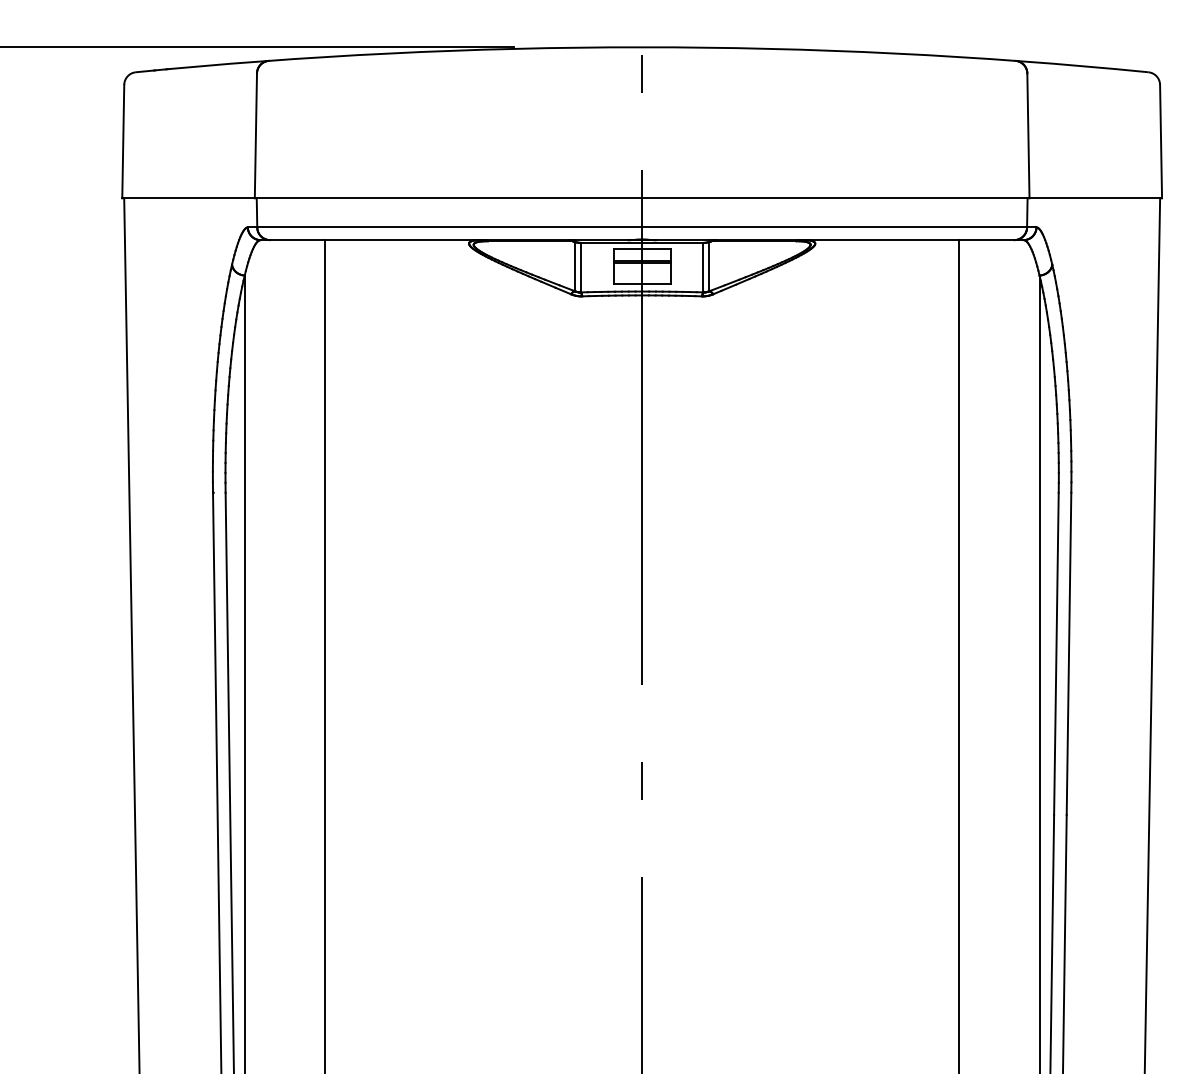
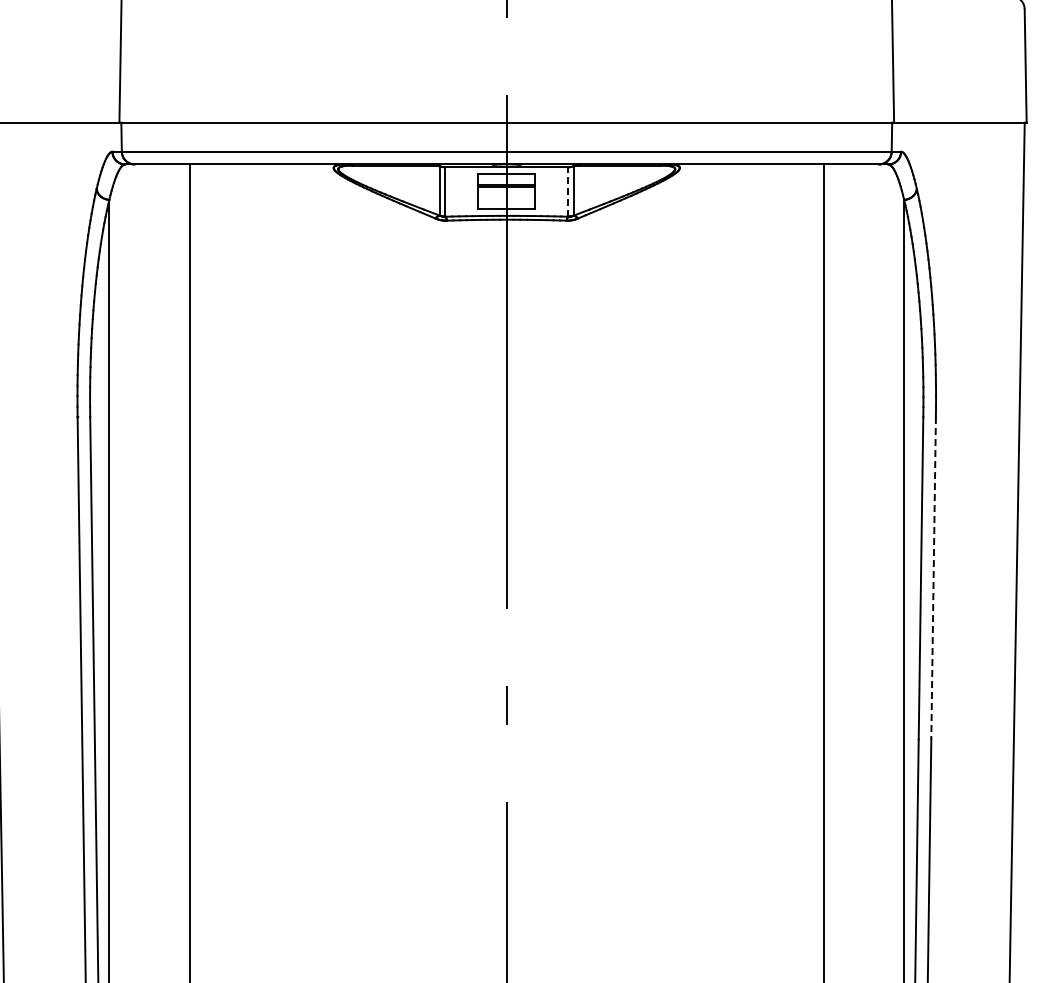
line: (703, 267) -> (568, 191), solid -> dashed
line: (1069, 654) -> (934, 578), solid -> dashed

